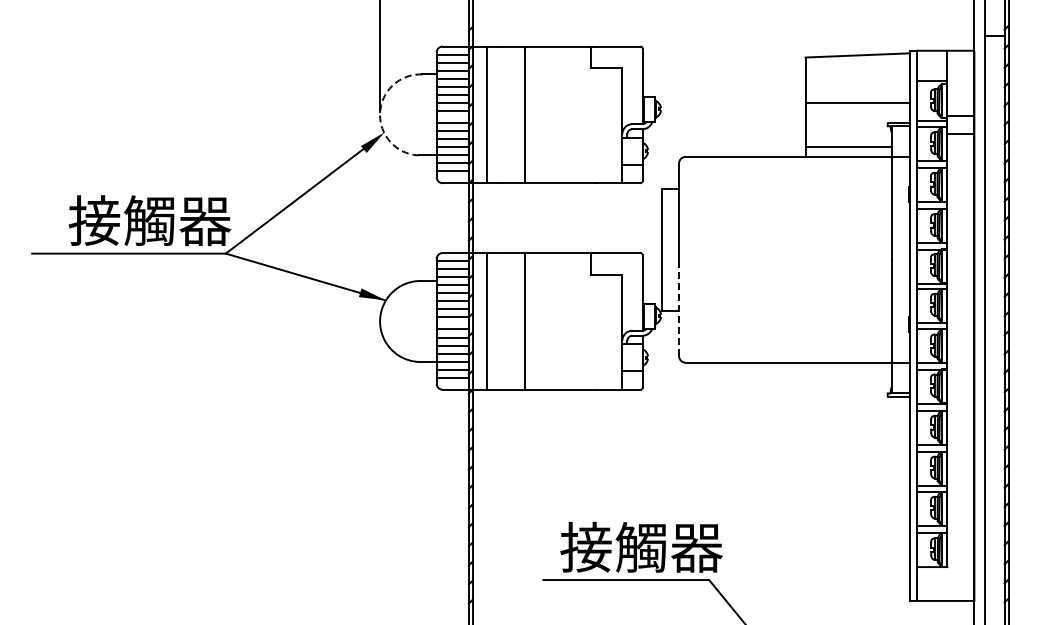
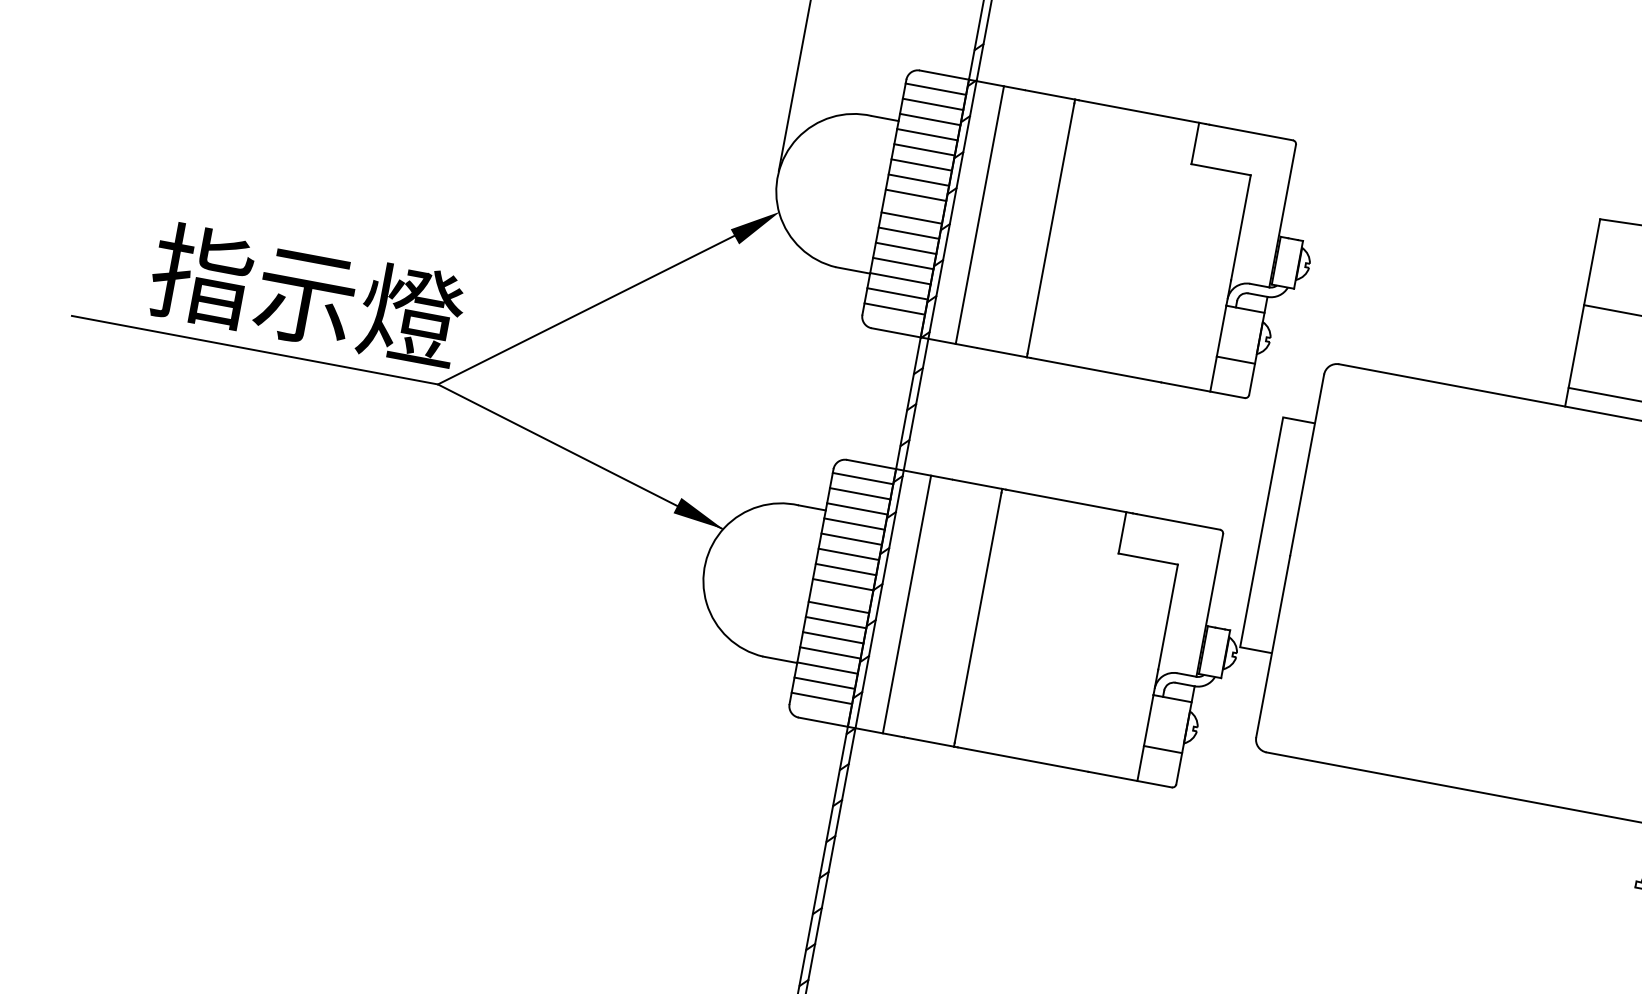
arc: (380, 113) -> (778, 174), dashed -> solid
text: (149, 220) -> (305, 295), 接觸器 -> 指示燈
line: (679, 307) -> (1274, 646), dashed -> solid

